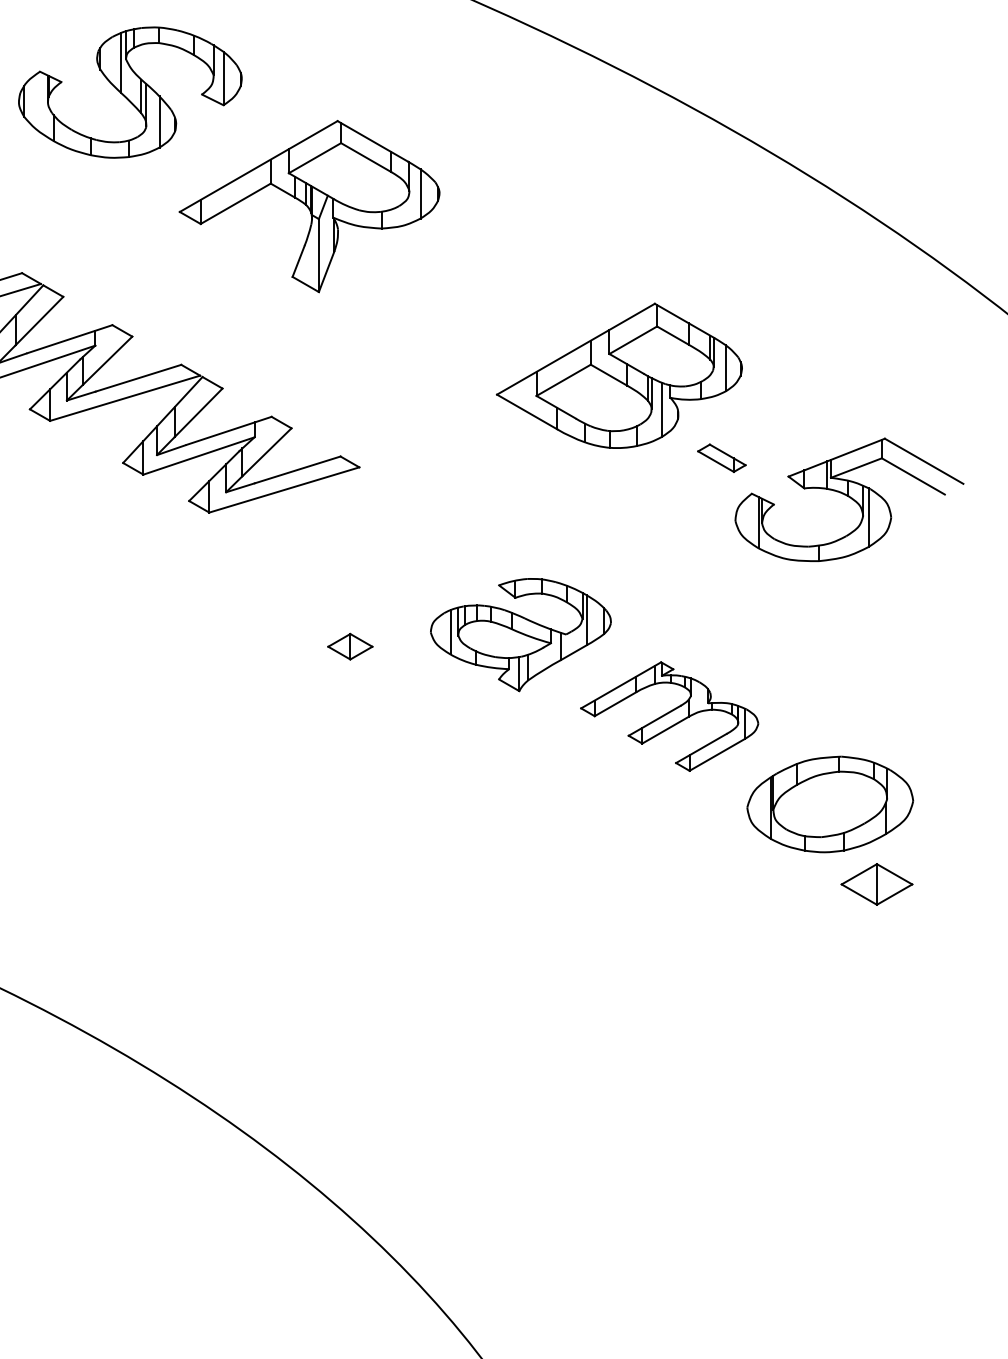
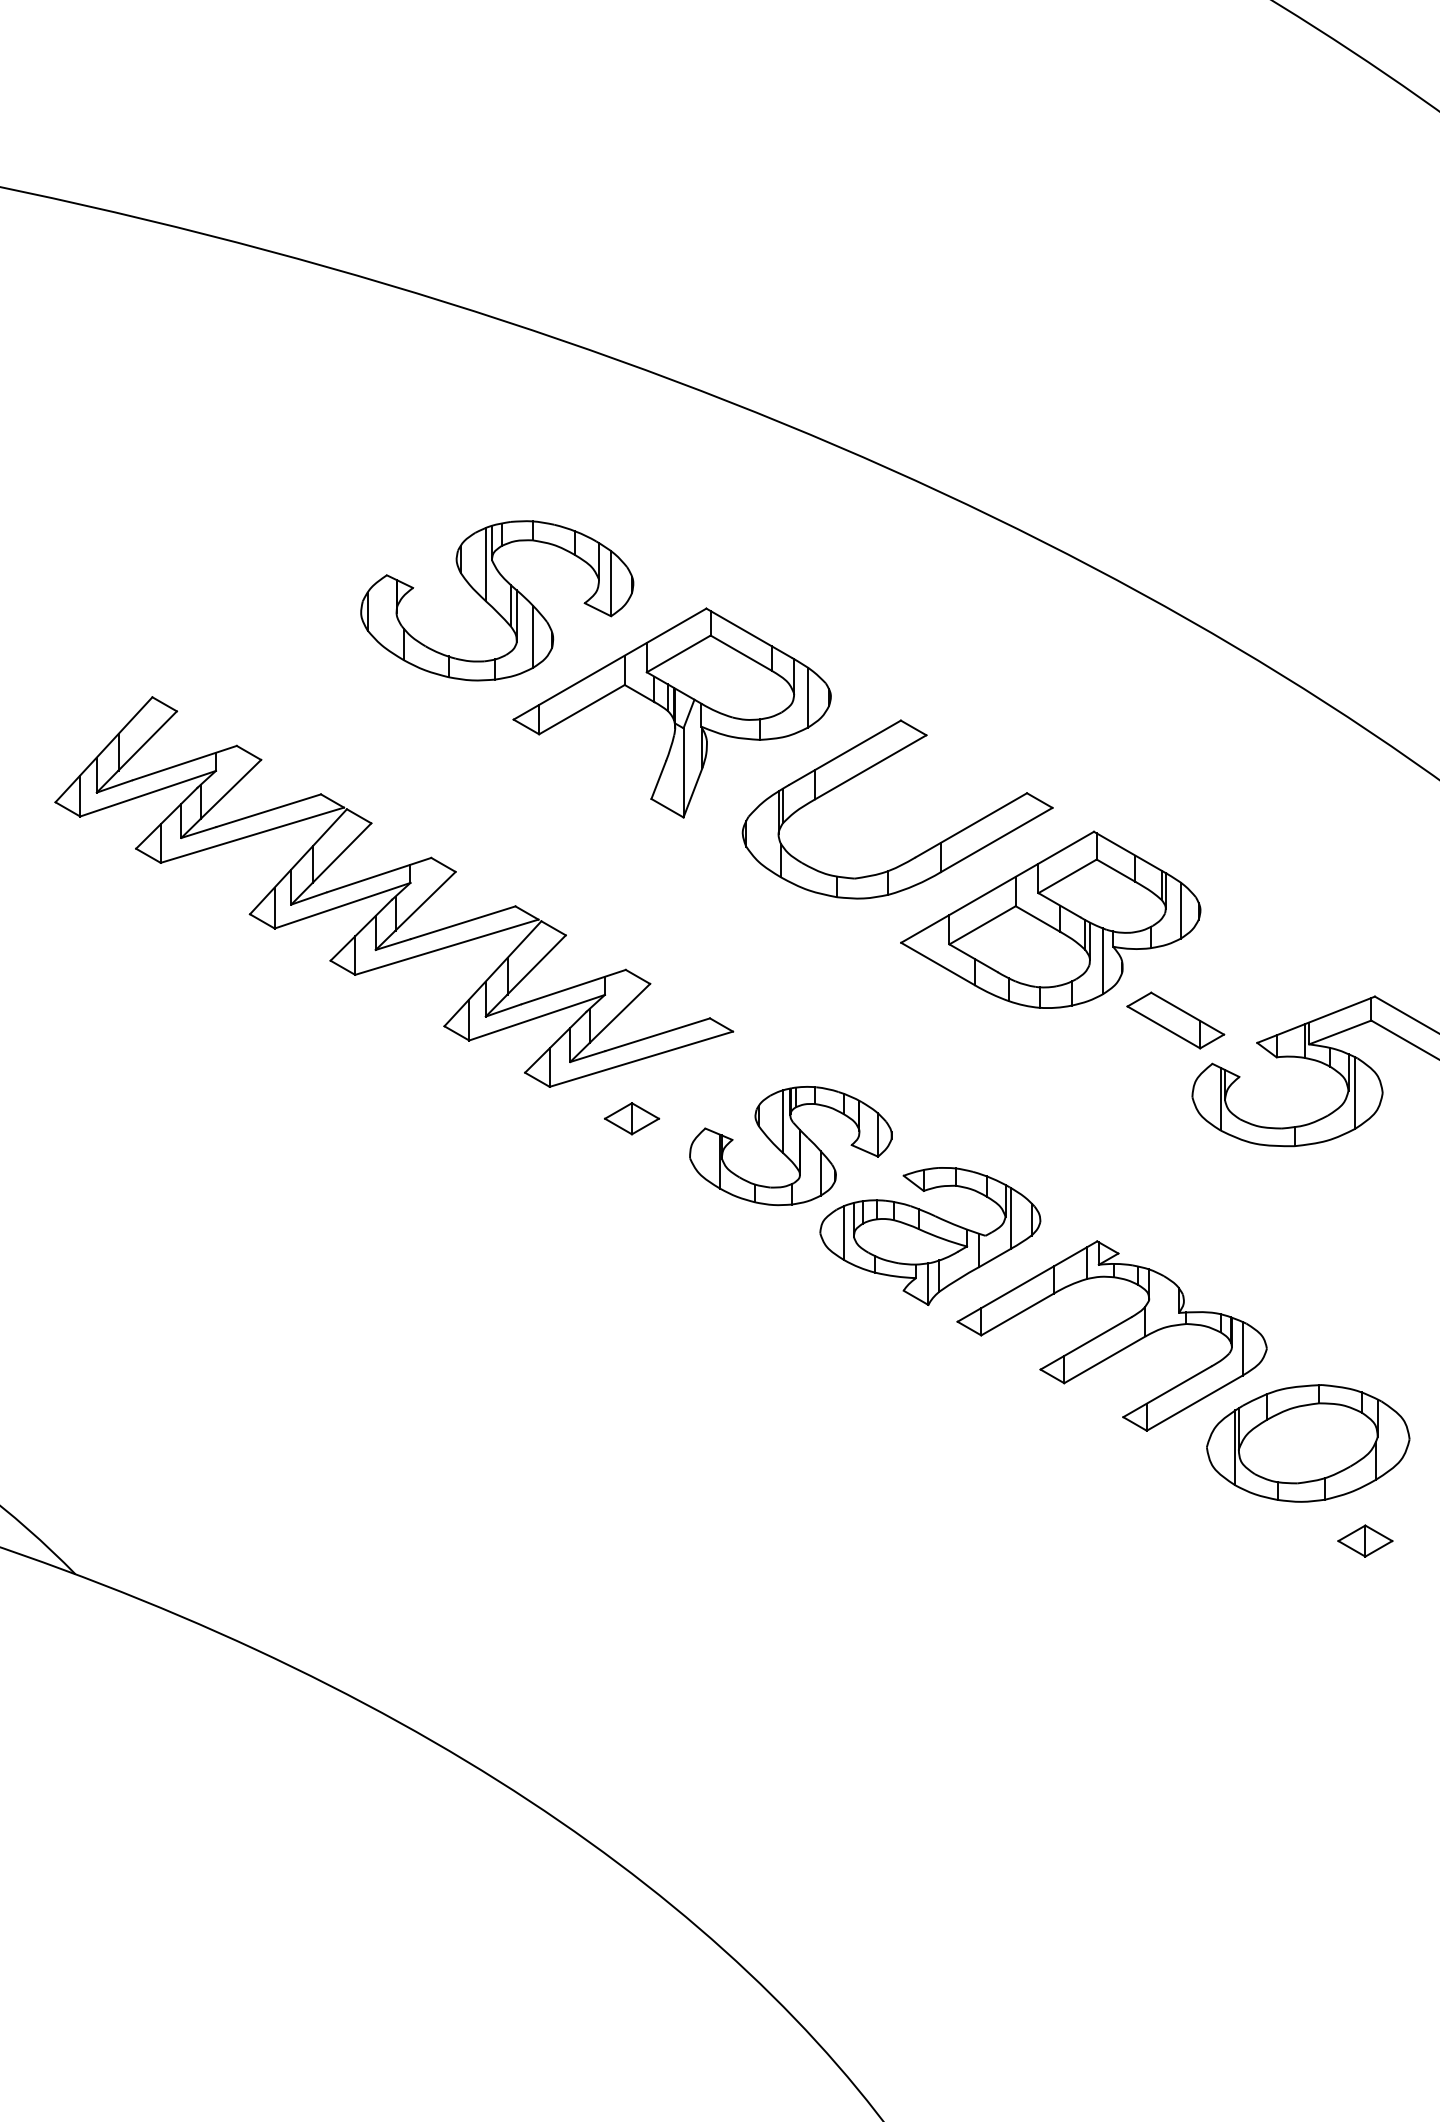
part: (130, 92) -> (497, 600), moved
part: (476, 249) -> (876, 765), added
part: (721, 458) -> (1175, 1020), size x1.67
part: (406, 561) -> (790, 1146), added
part: (350, 646) -> (632, 1118), moved
part: (669, 716) -> (1111, 1335), size x1.43
part: (877, 883) -> (1365, 1540), size x0.62

